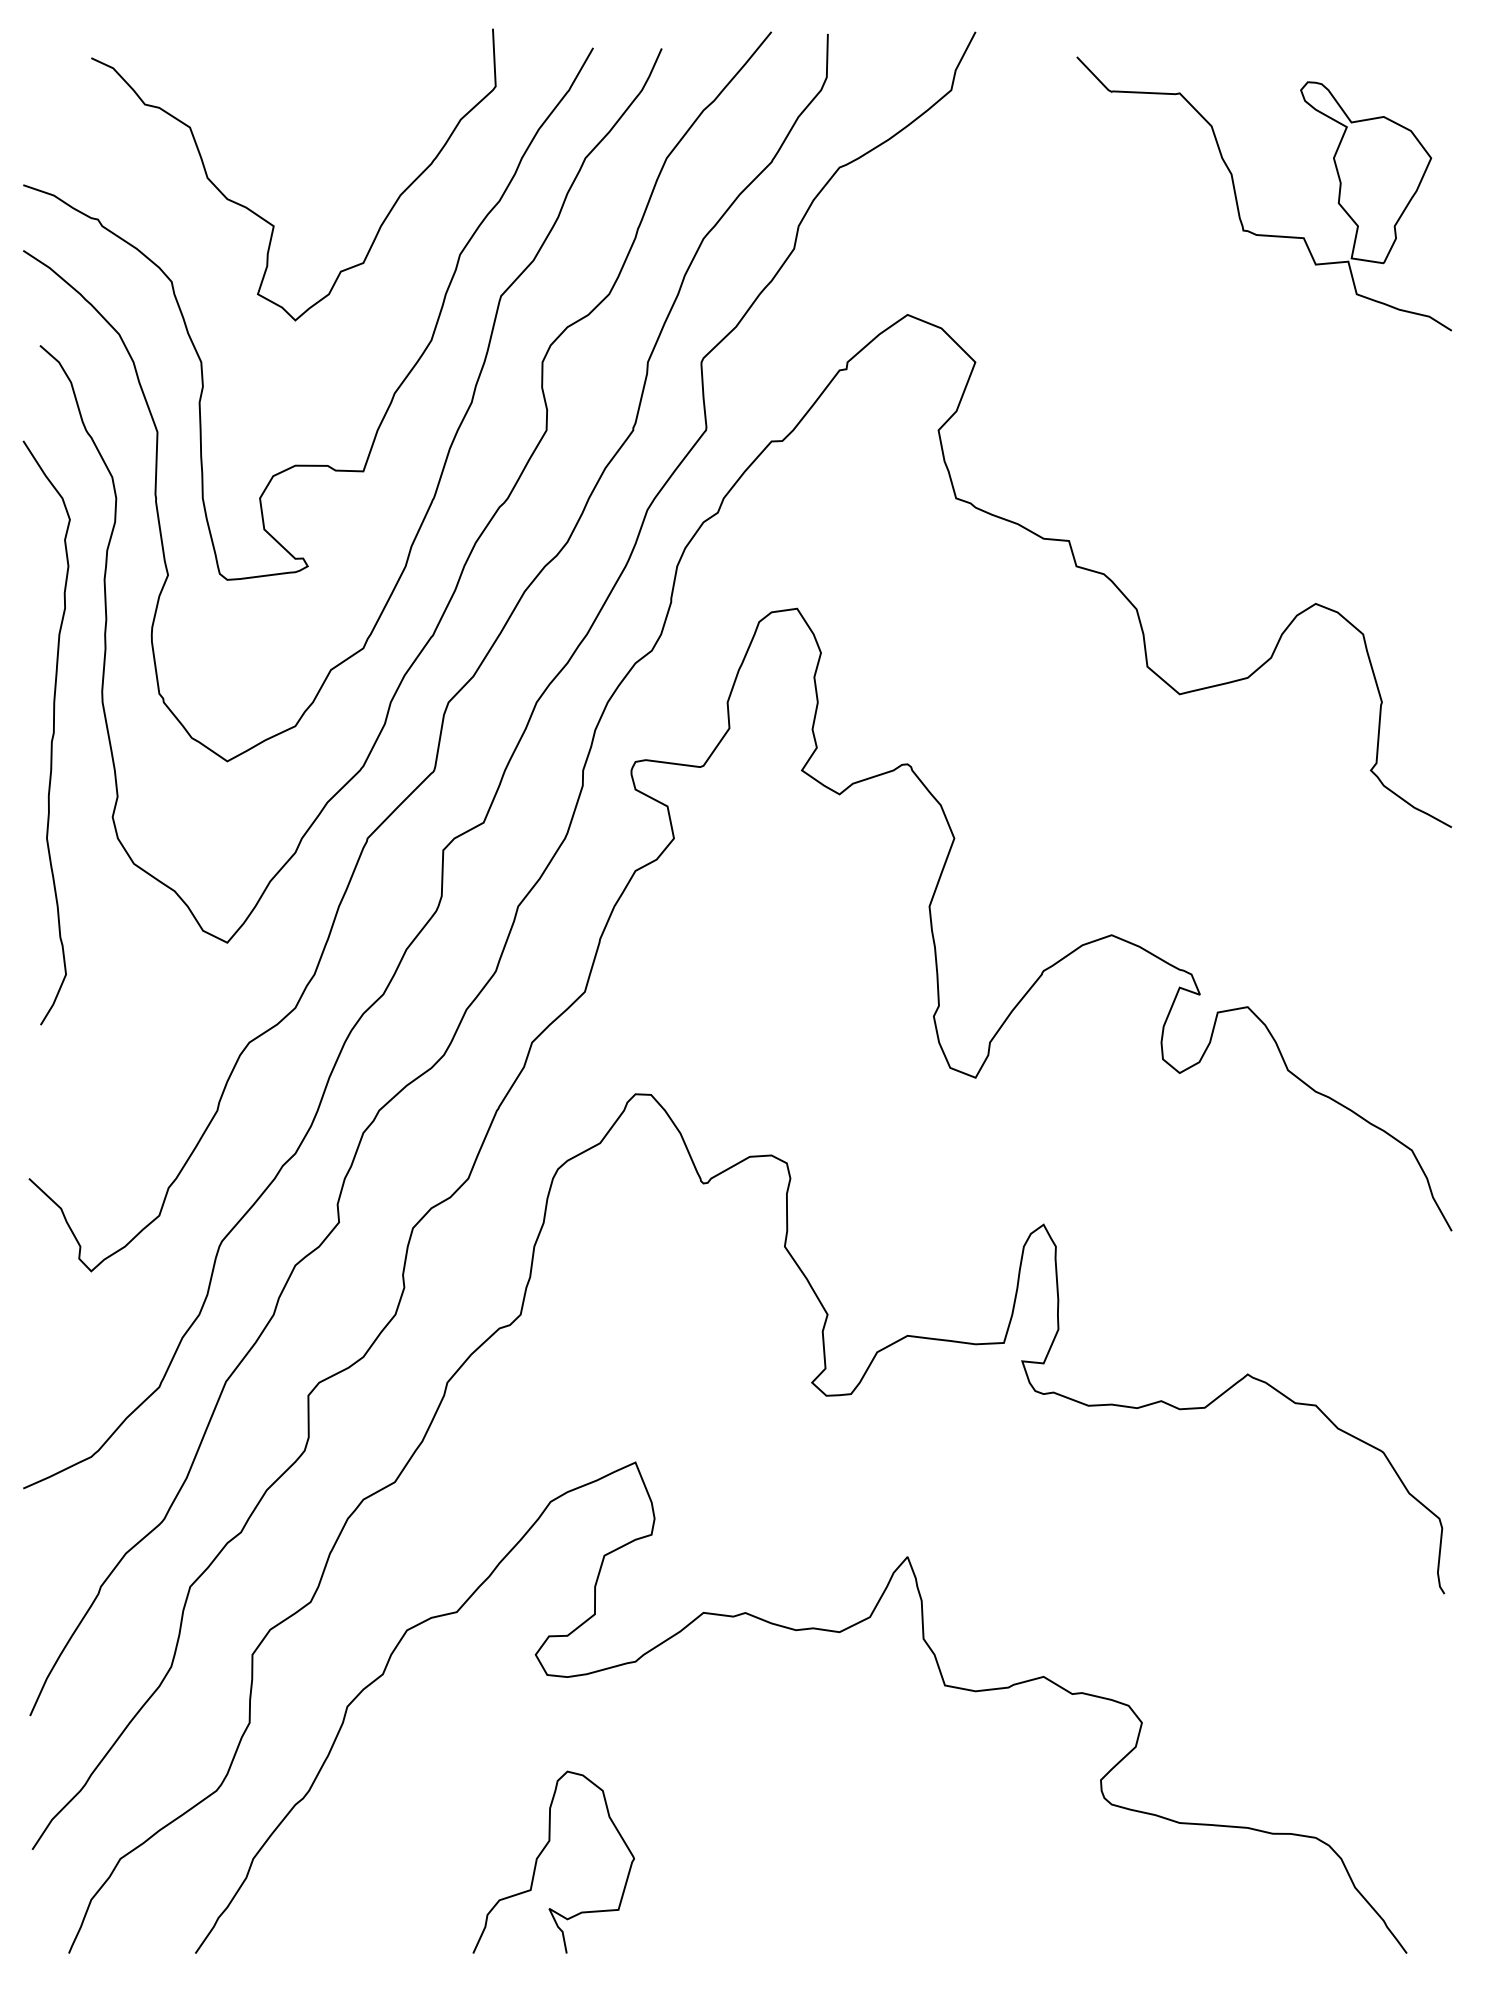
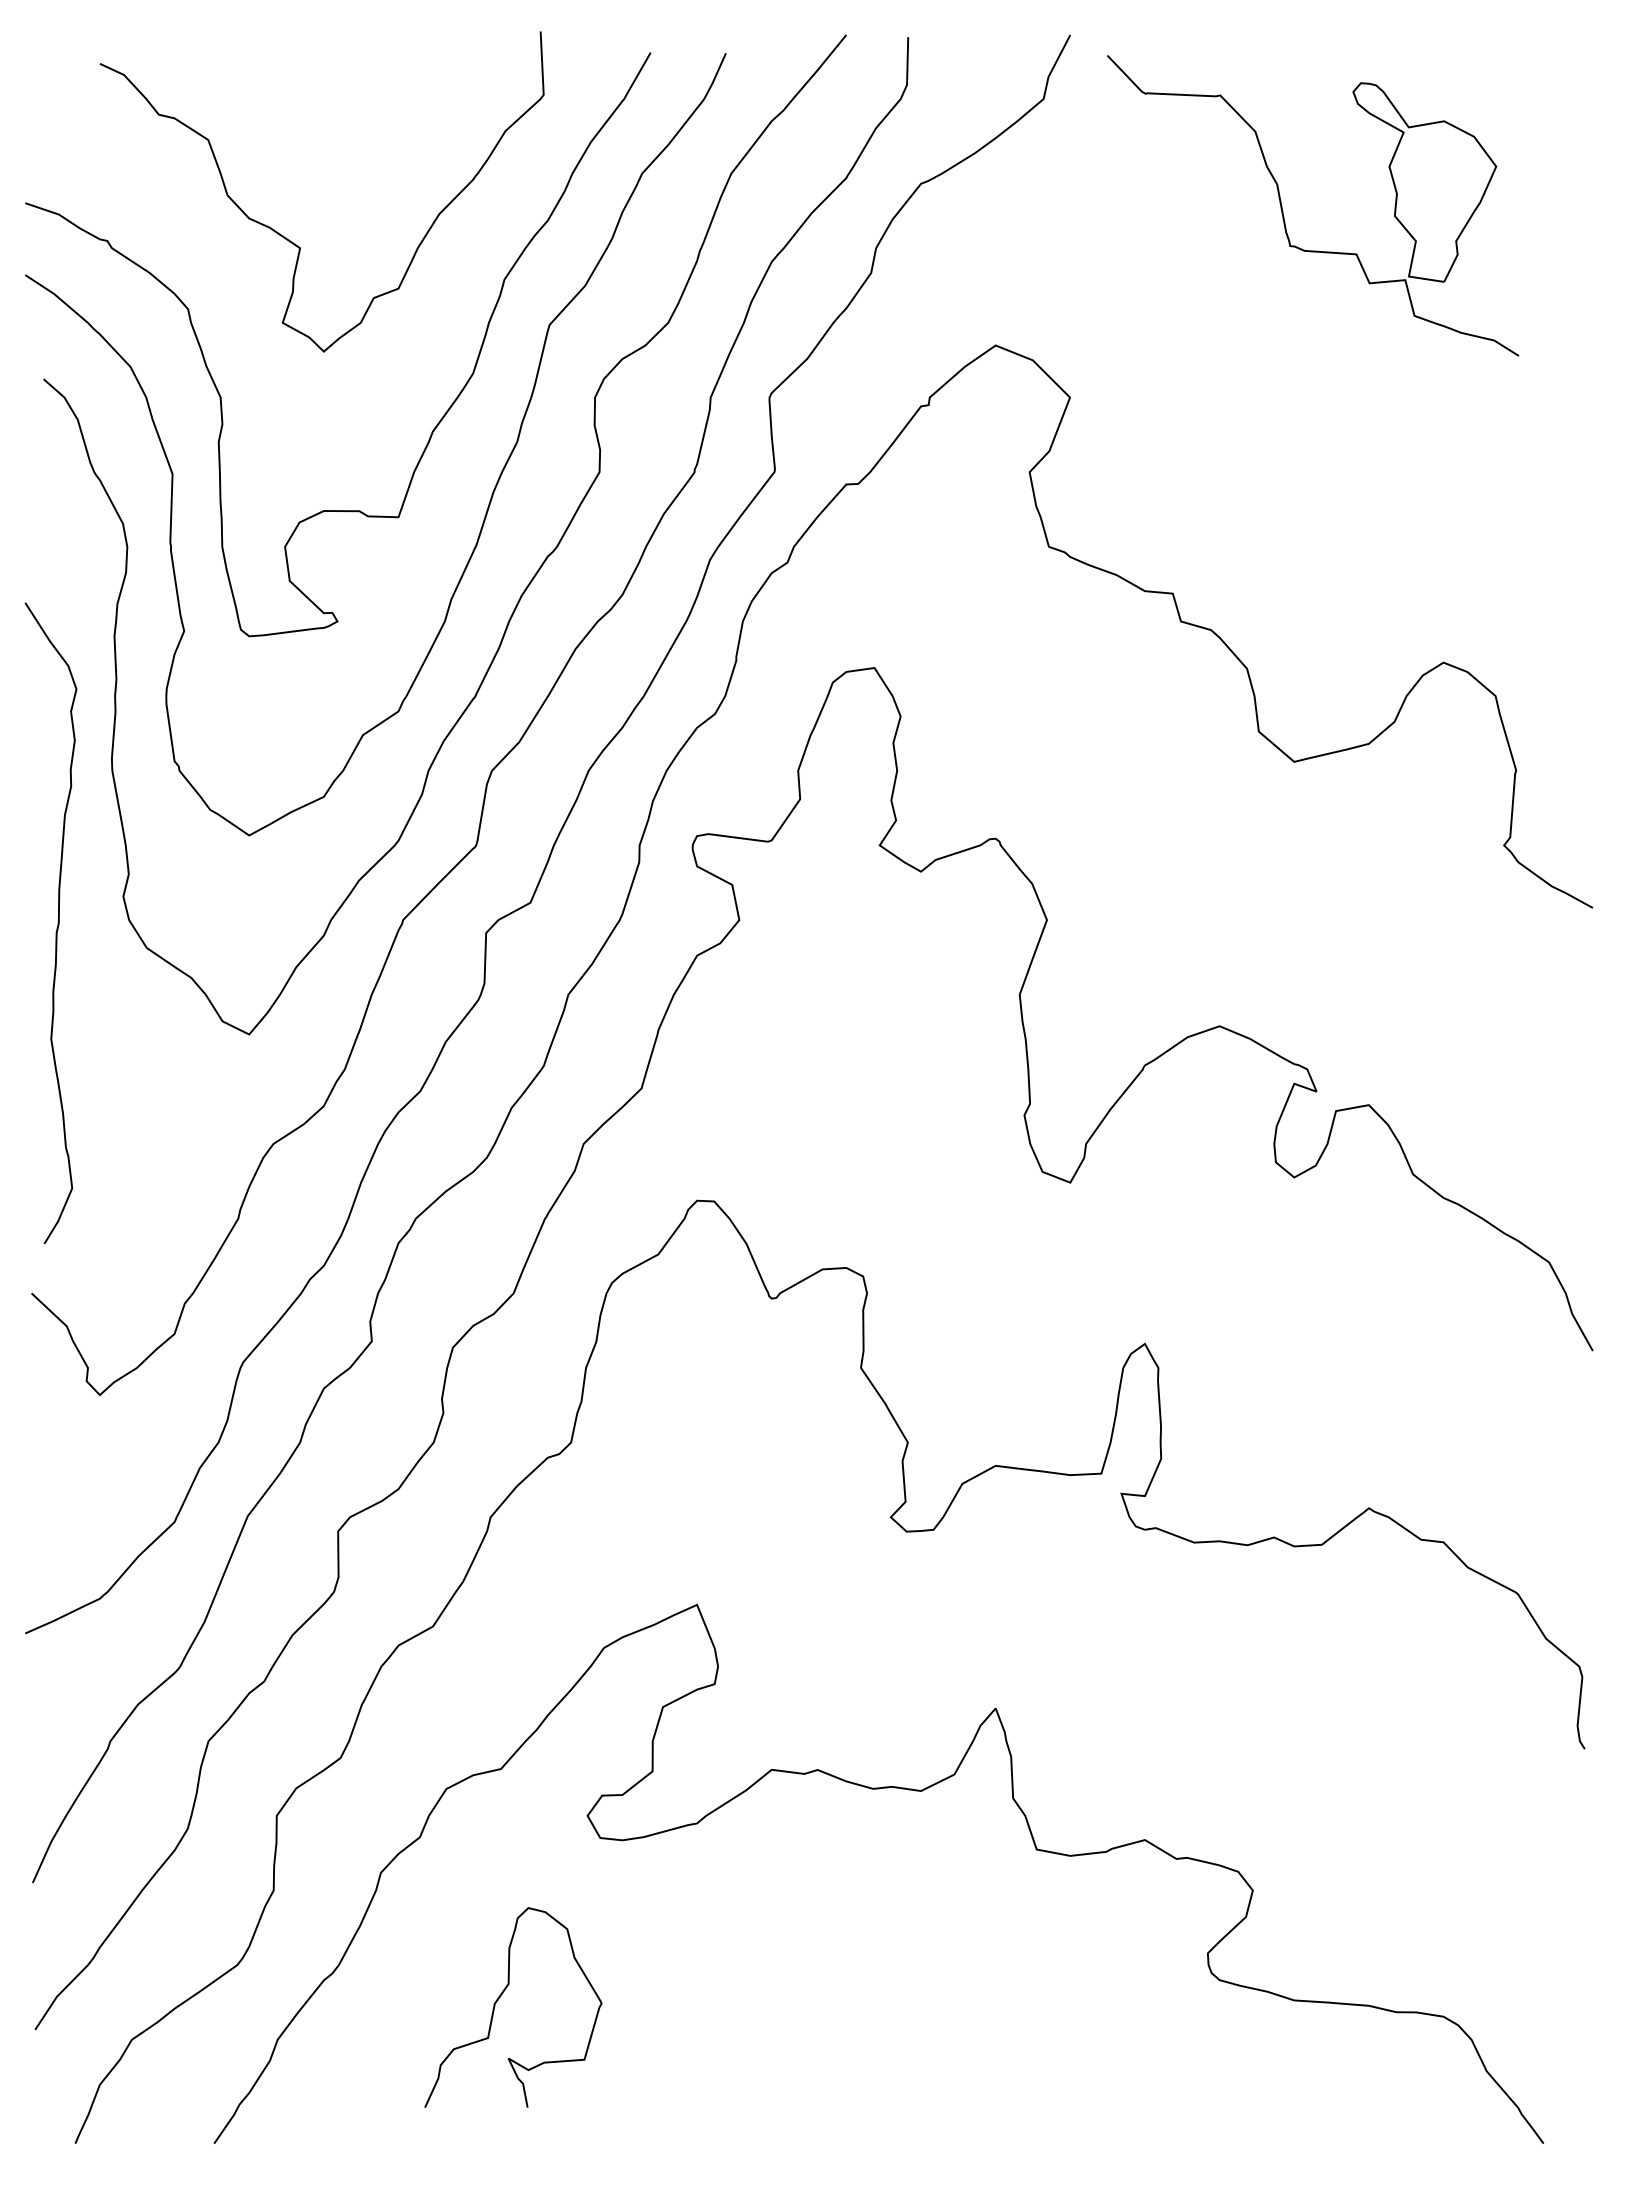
part: (1237, 199) -> (1283, 211), moved
curve: (52, 733) -> (57, 923), moved
curve: (542, 1853) -> (500, 1997), moved

